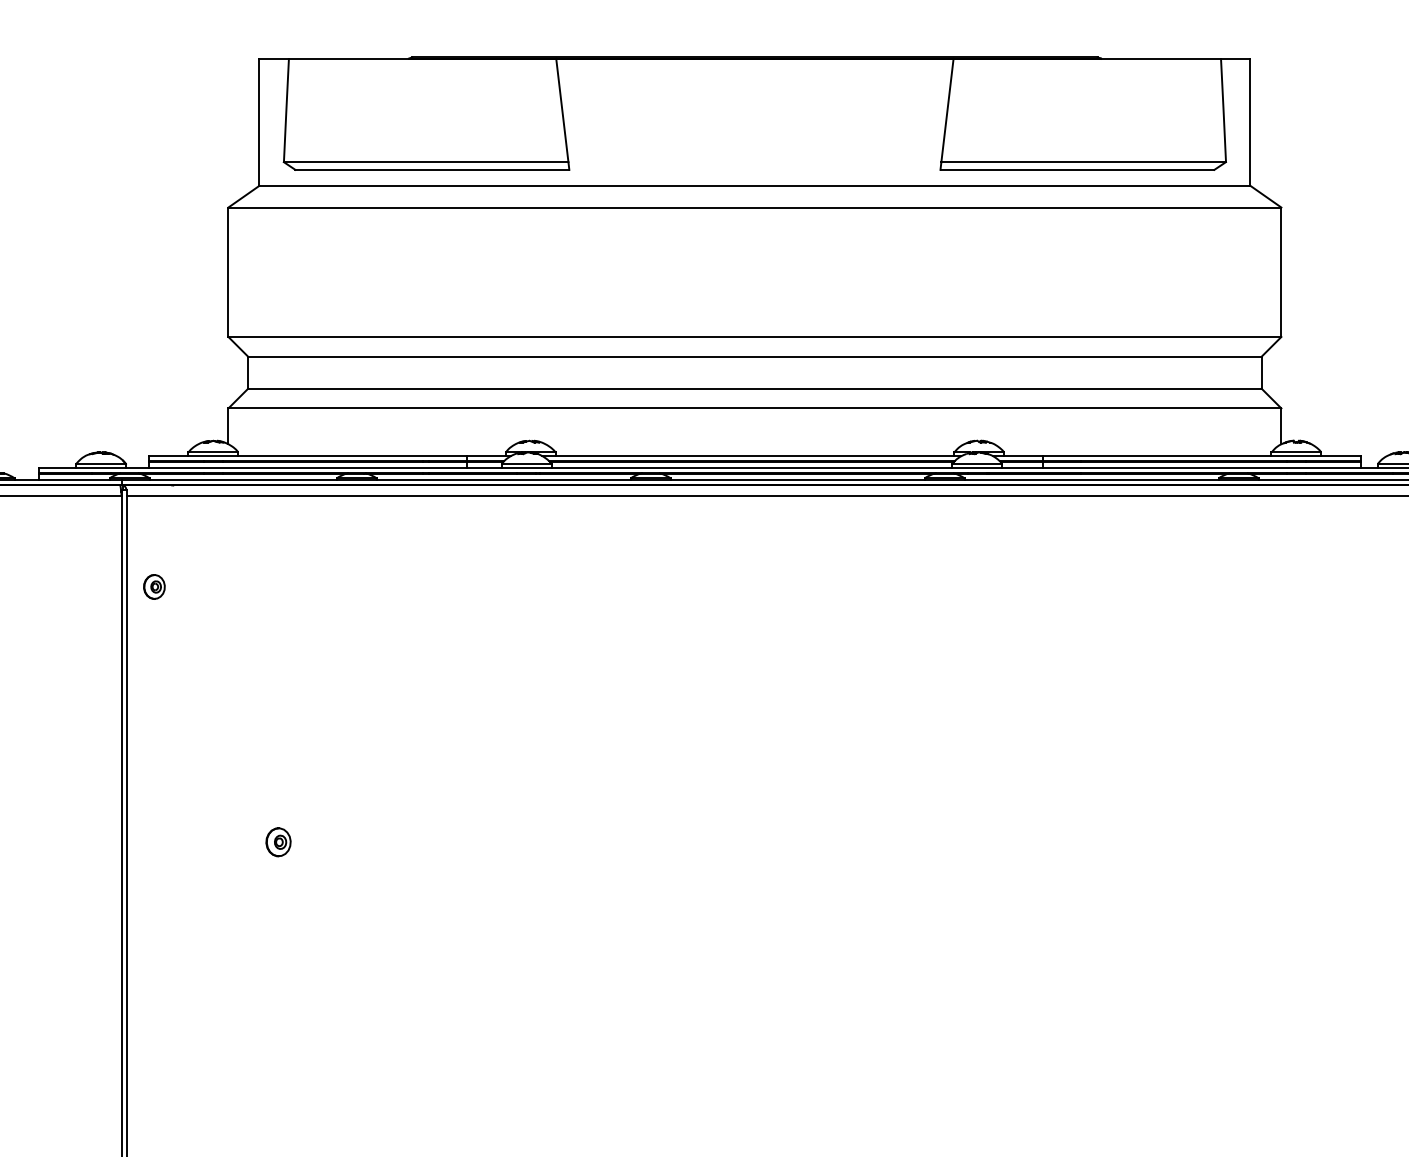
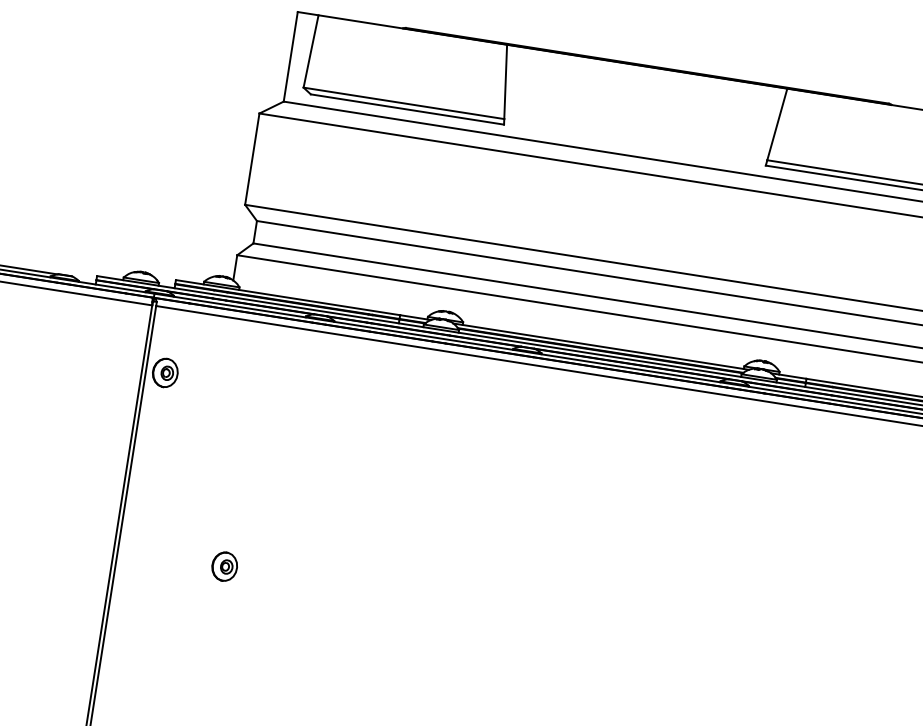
part: (154, 586) -> (165, 372), size x1.67
part: (278, 842) -> (224, 566), size x1.43

